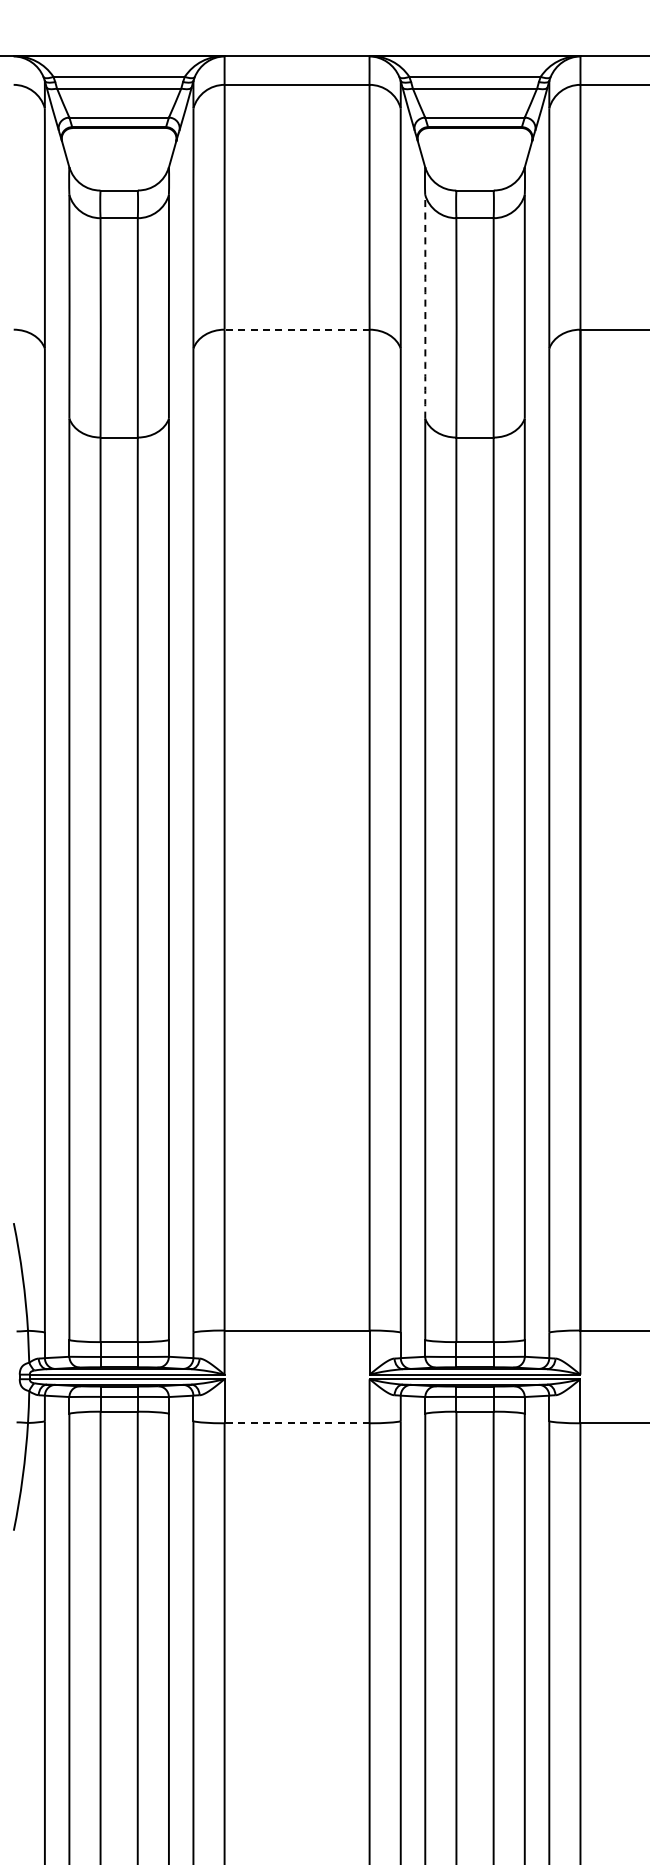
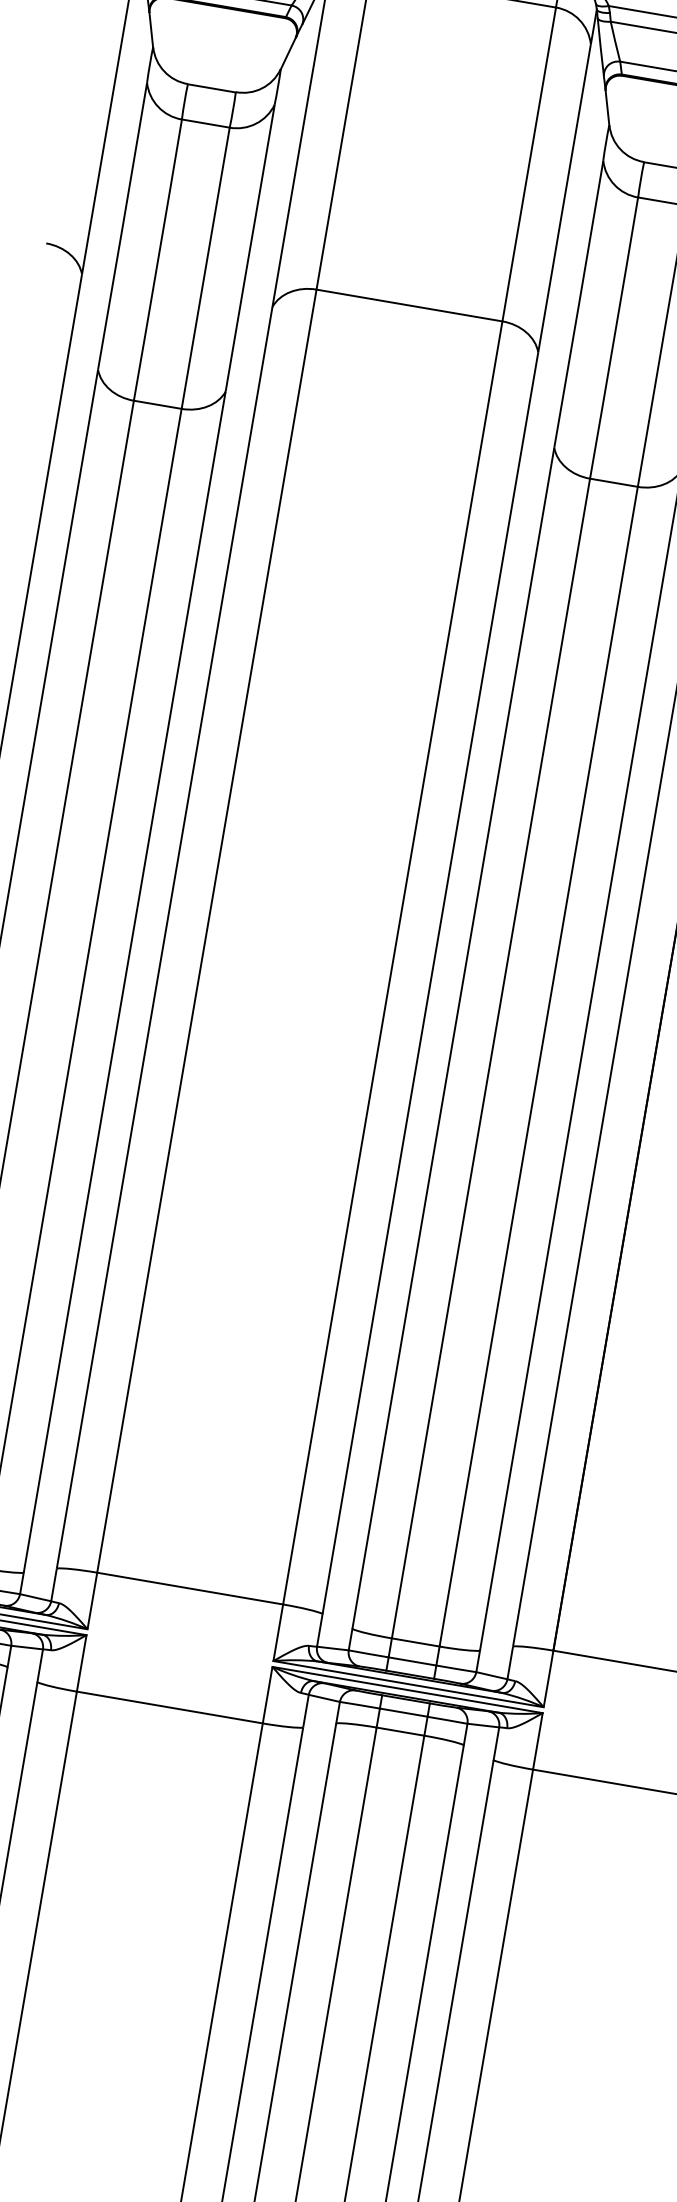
arc: (425, 306) -> (579, 303), dashed -> solid
line: (297, 329) -> (410, 305), dashed -> solid
line: (297, 1423) -> (170, 1707), dashed -> solid

